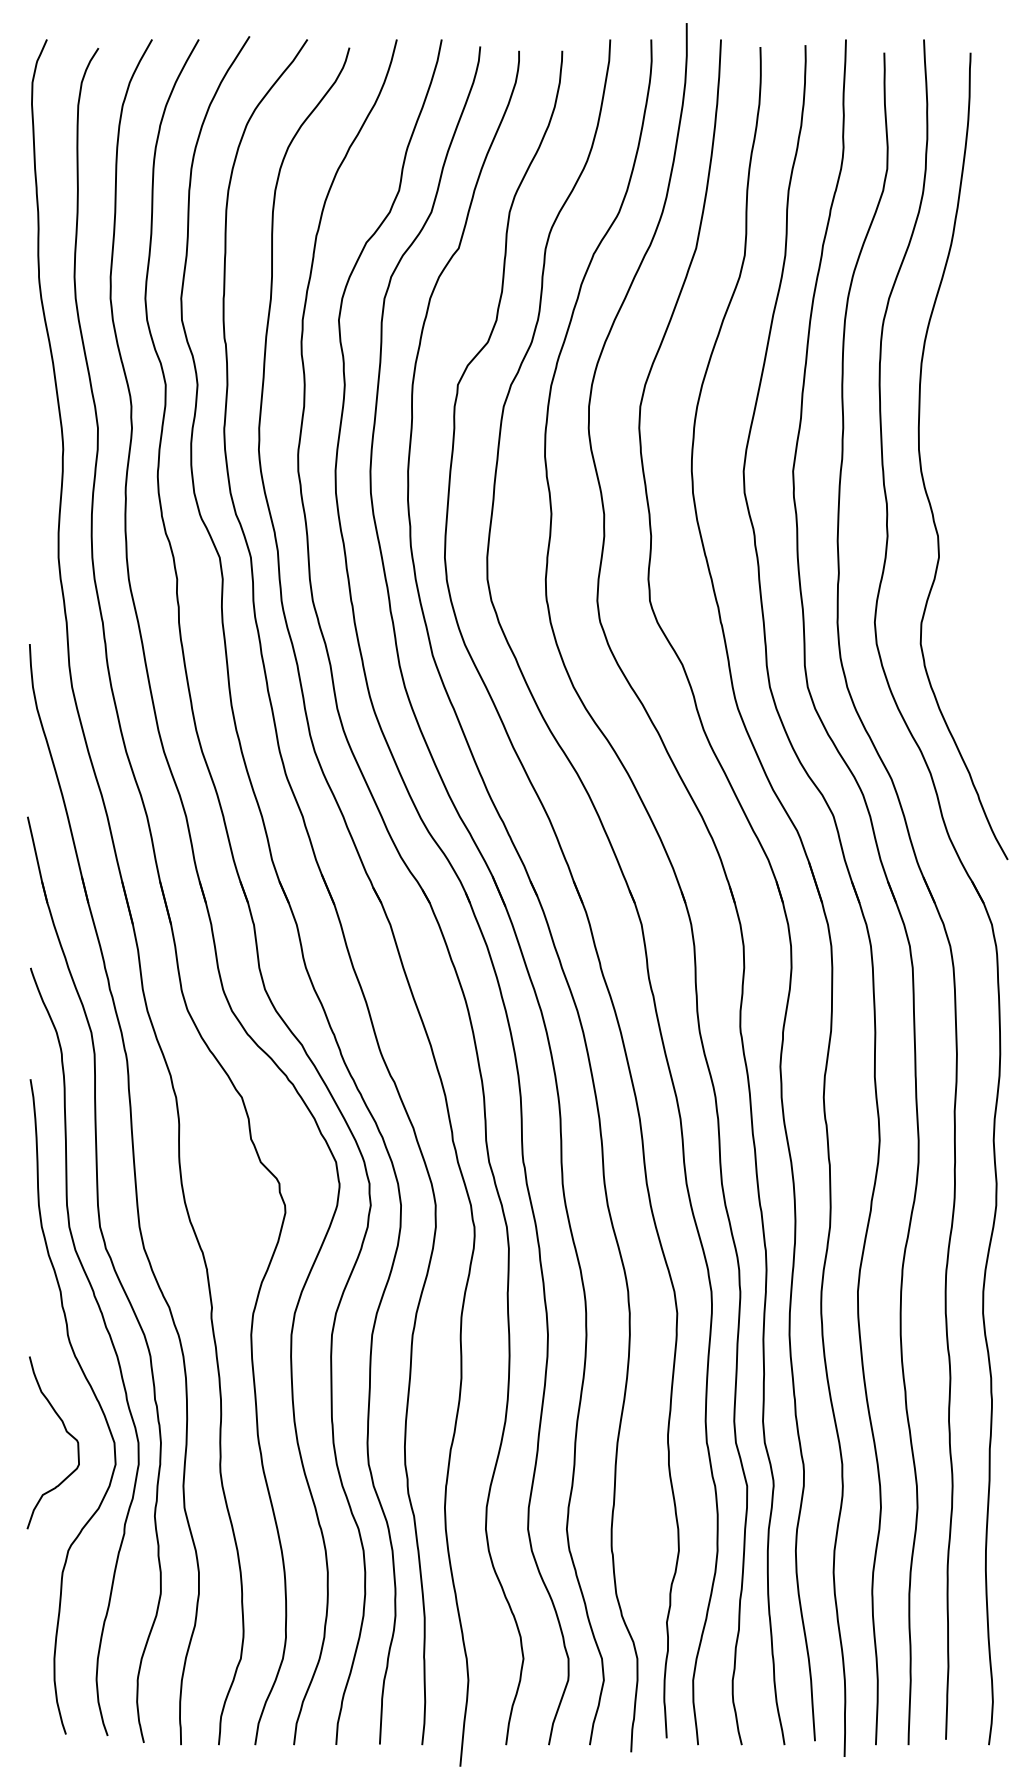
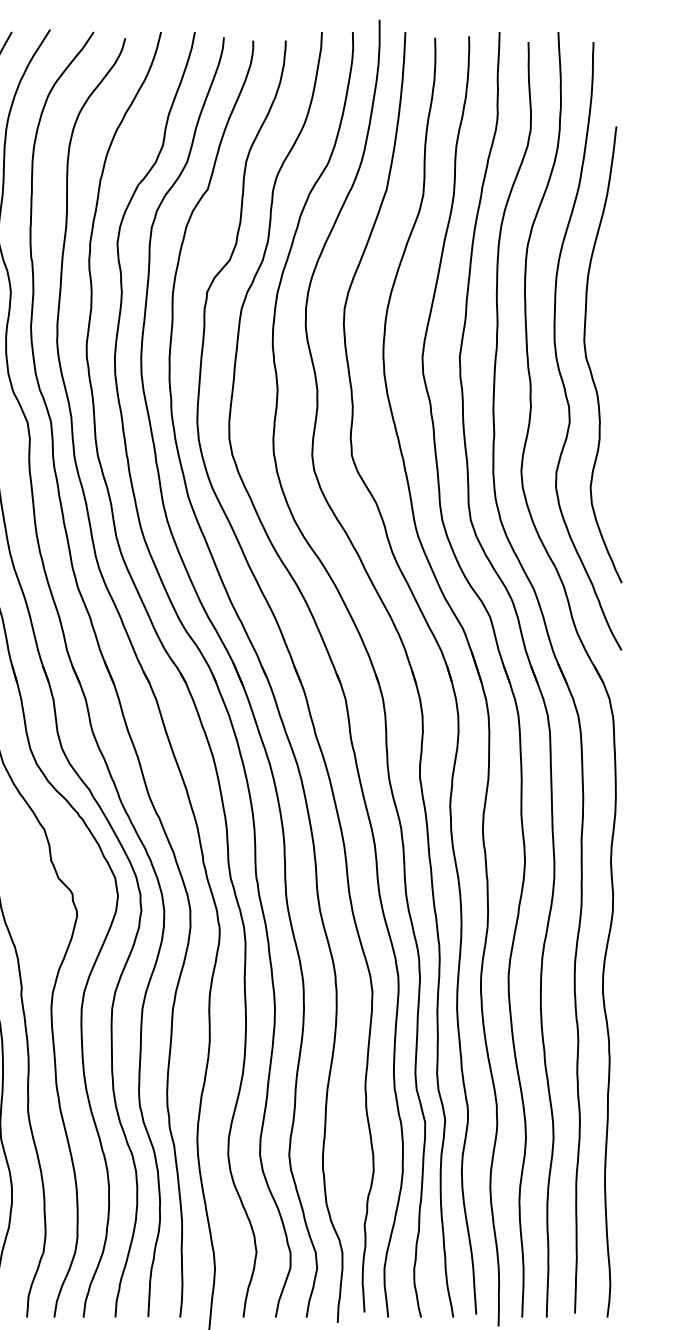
curve: (962, 473) -> (587, 359), added

